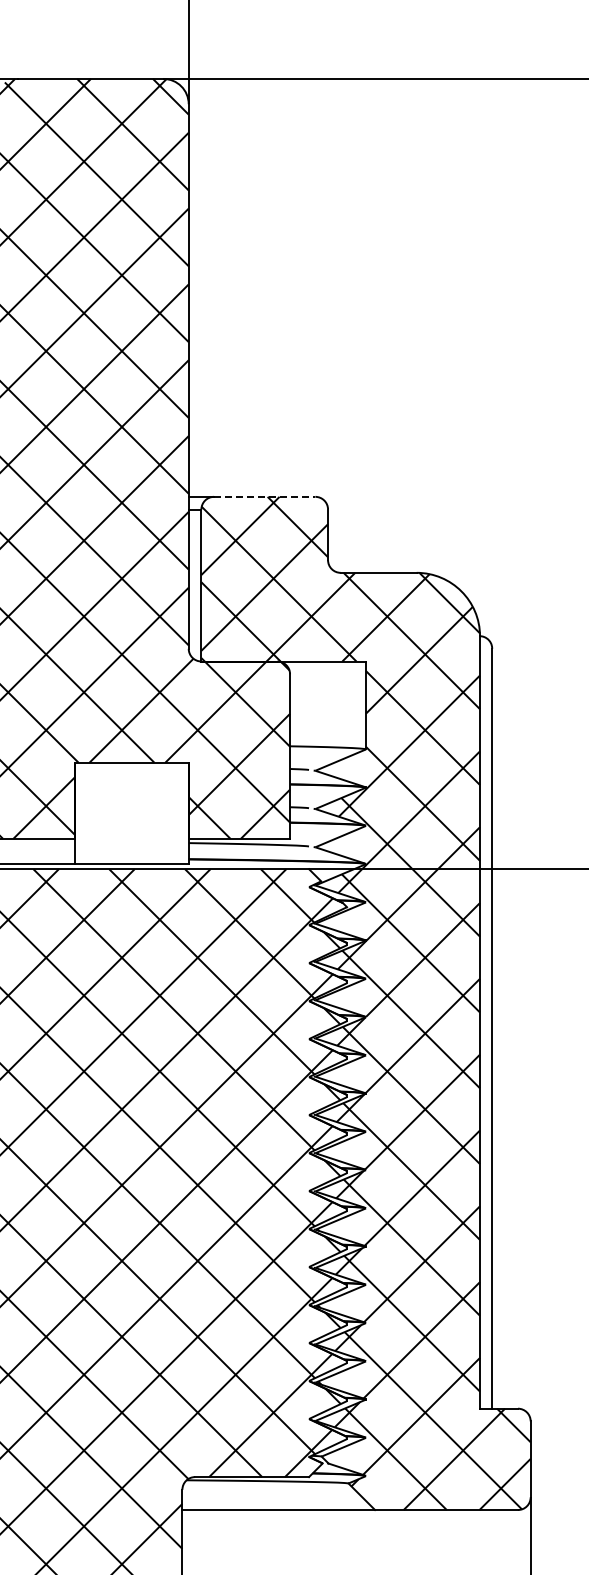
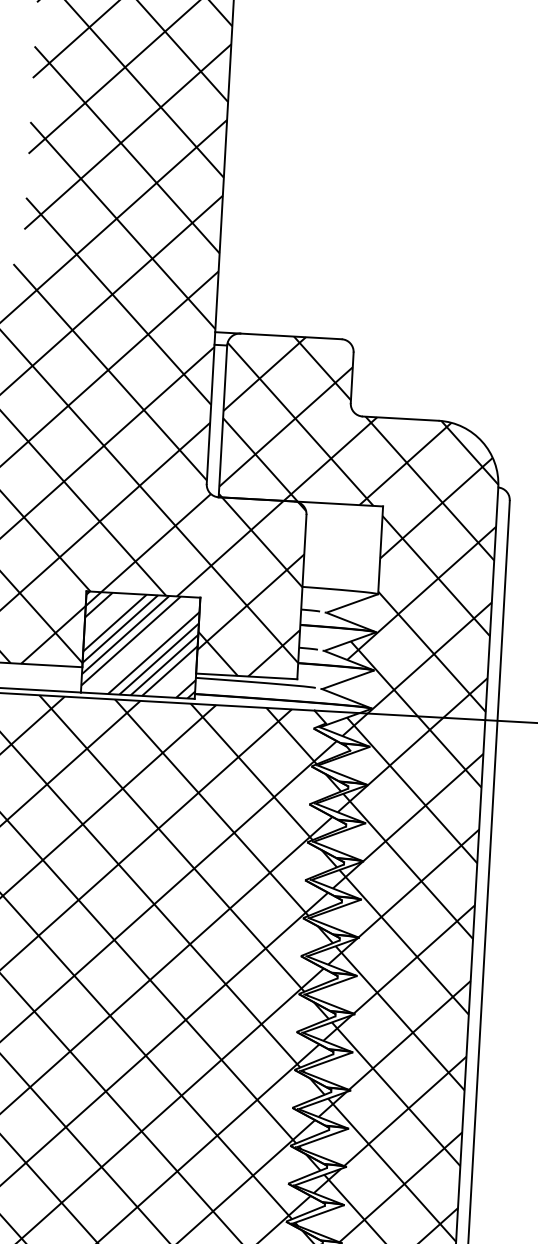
line: (264, 496) -> (290, 336), dashed -> solid
hatch: (131, 813) -> (140, 645), added

